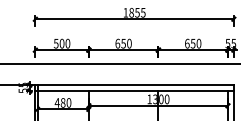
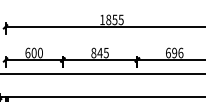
text: (55, 43) -> (27, 52), 500 -> 600
text: (123, 43) -> (99, 52), 650 -> 845
text: (195, 43) -> (177, 52), 650 -> 696

